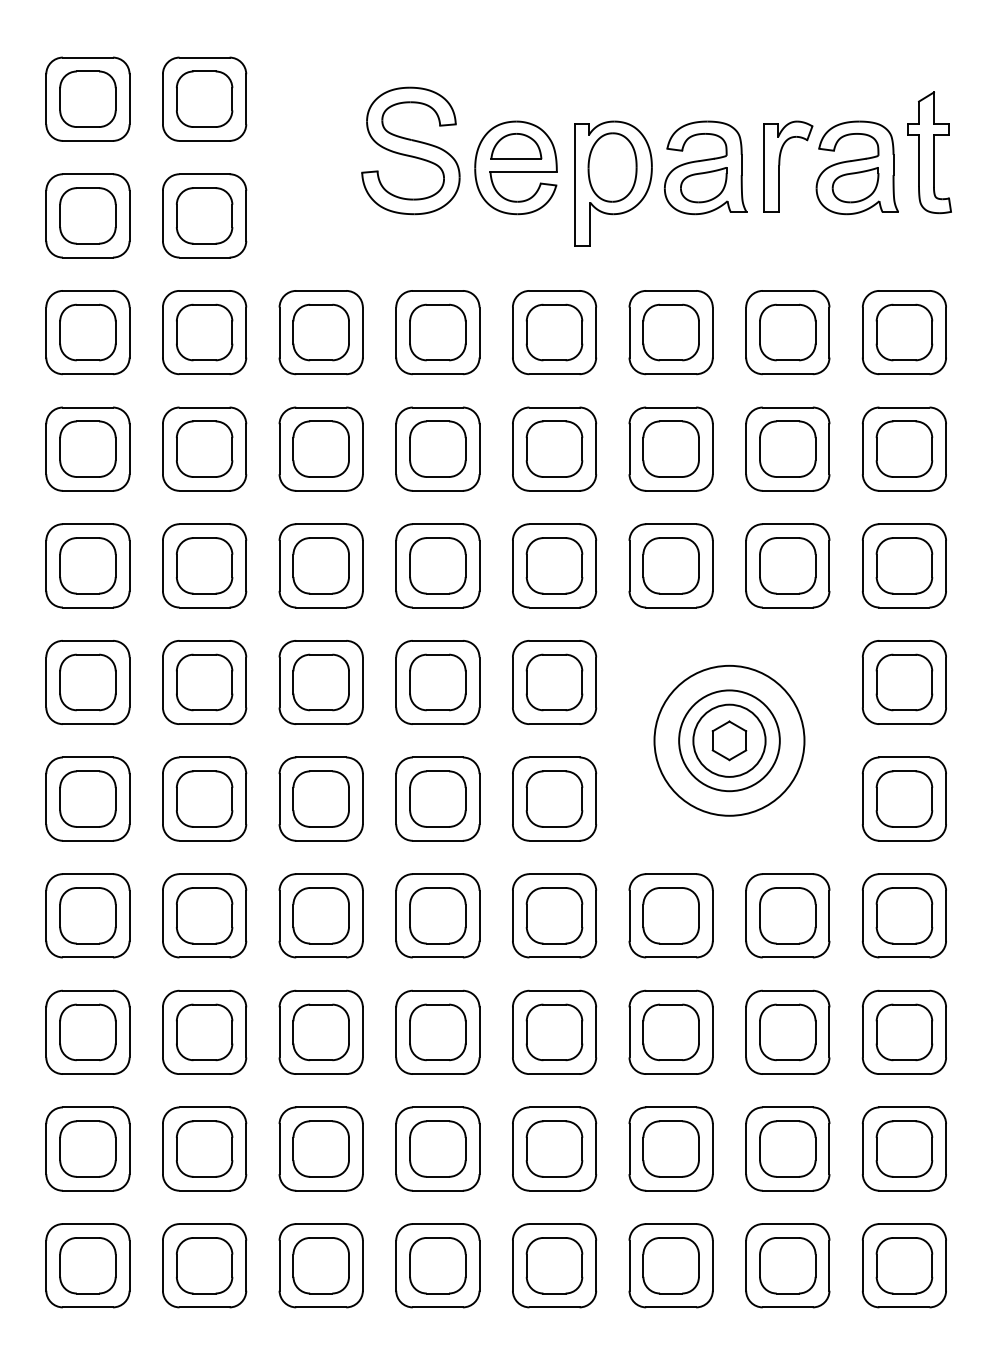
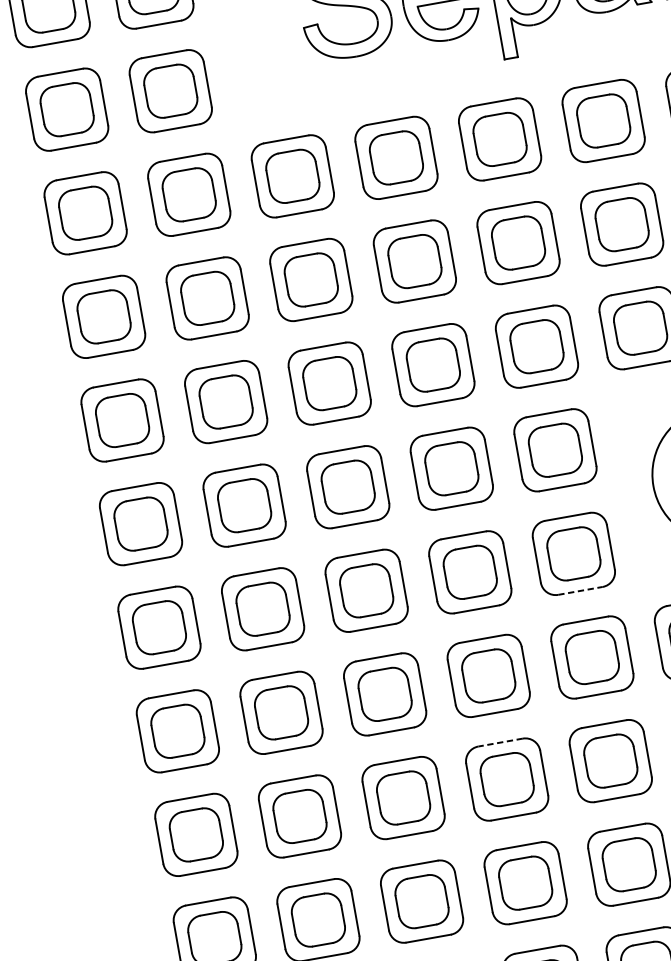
line: (554, 840) -> (580, 590), solid -> dashed
line: (437, 990) -> (500, 742), solid -> dashed

